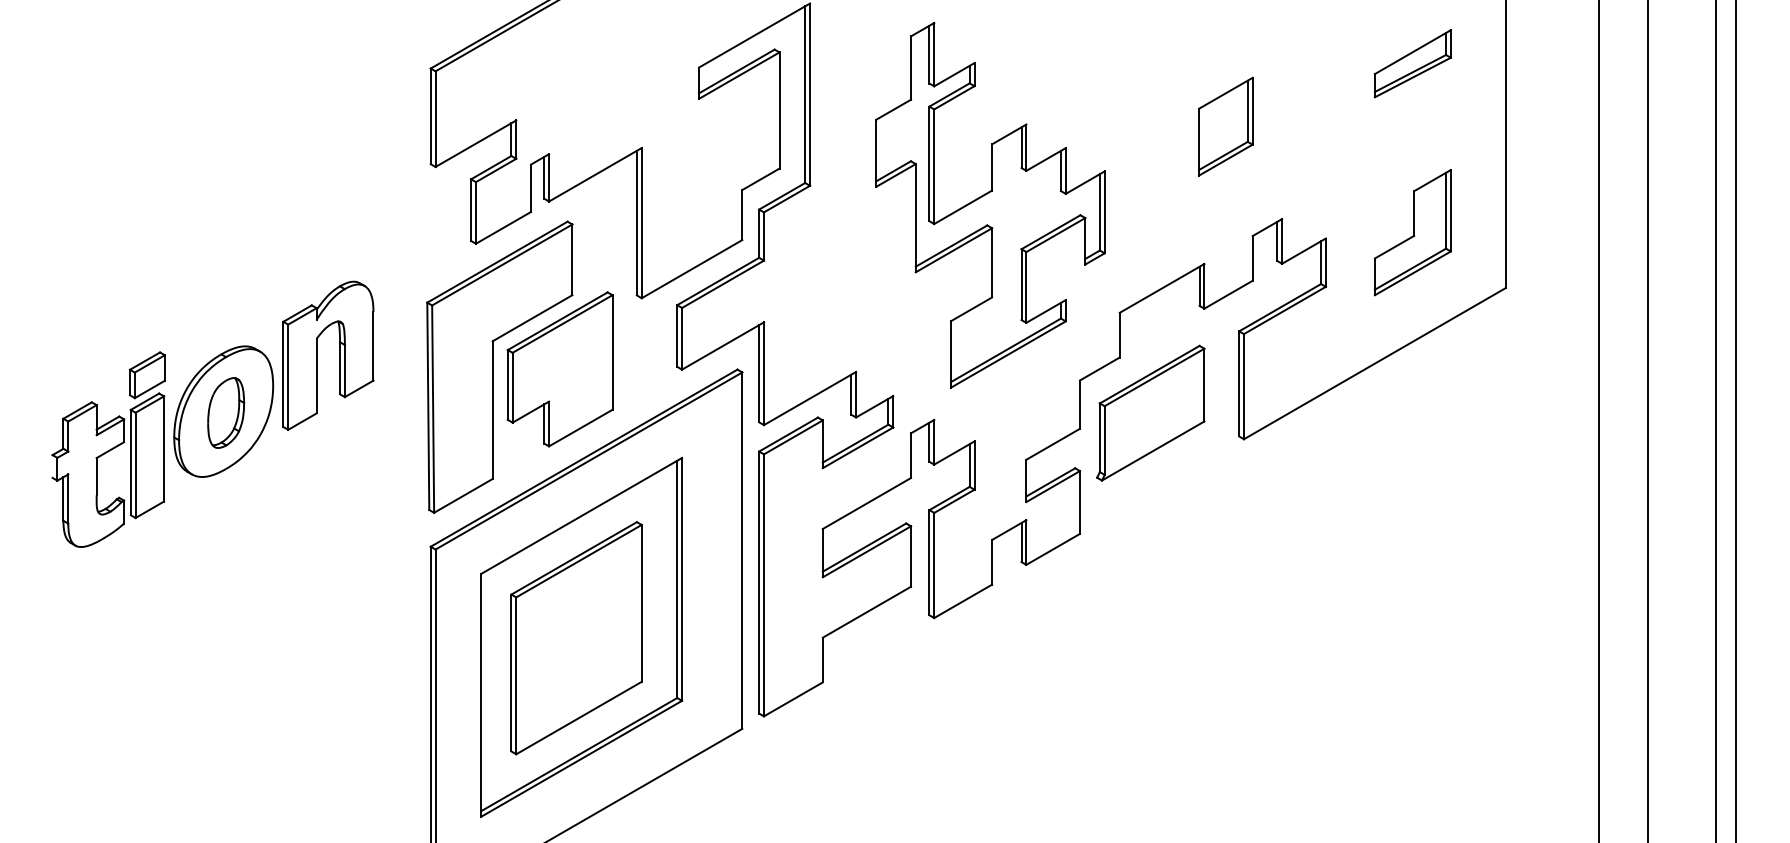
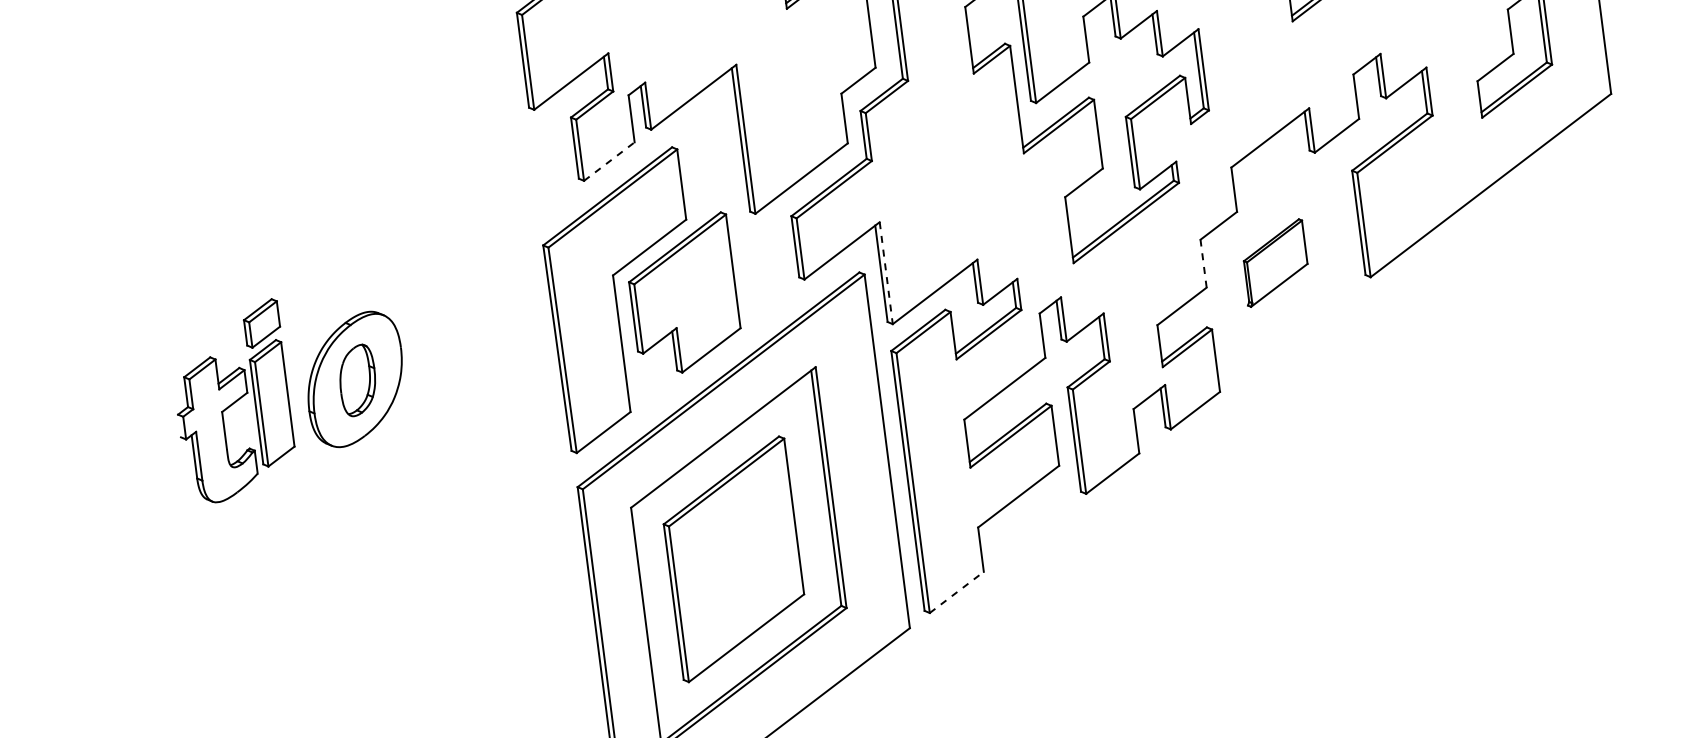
line: (503, 227) -> (609, 161), solid -> dashed
part: (317, 355) -> (441, 311), removed
line: (763, 374) -> (885, 274), solid -> dashed
line: (1079, 404) -> (1203, 263), solid -> dashed
part: (1150, 412) -> (1274, 262), size x0.6
part: (108, 449) -> (232, 402), moved
line: (793, 699) -> (956, 592), solid -> dashed

